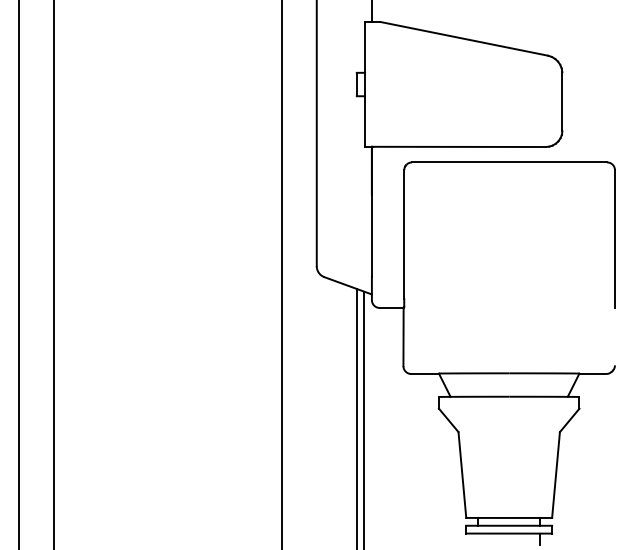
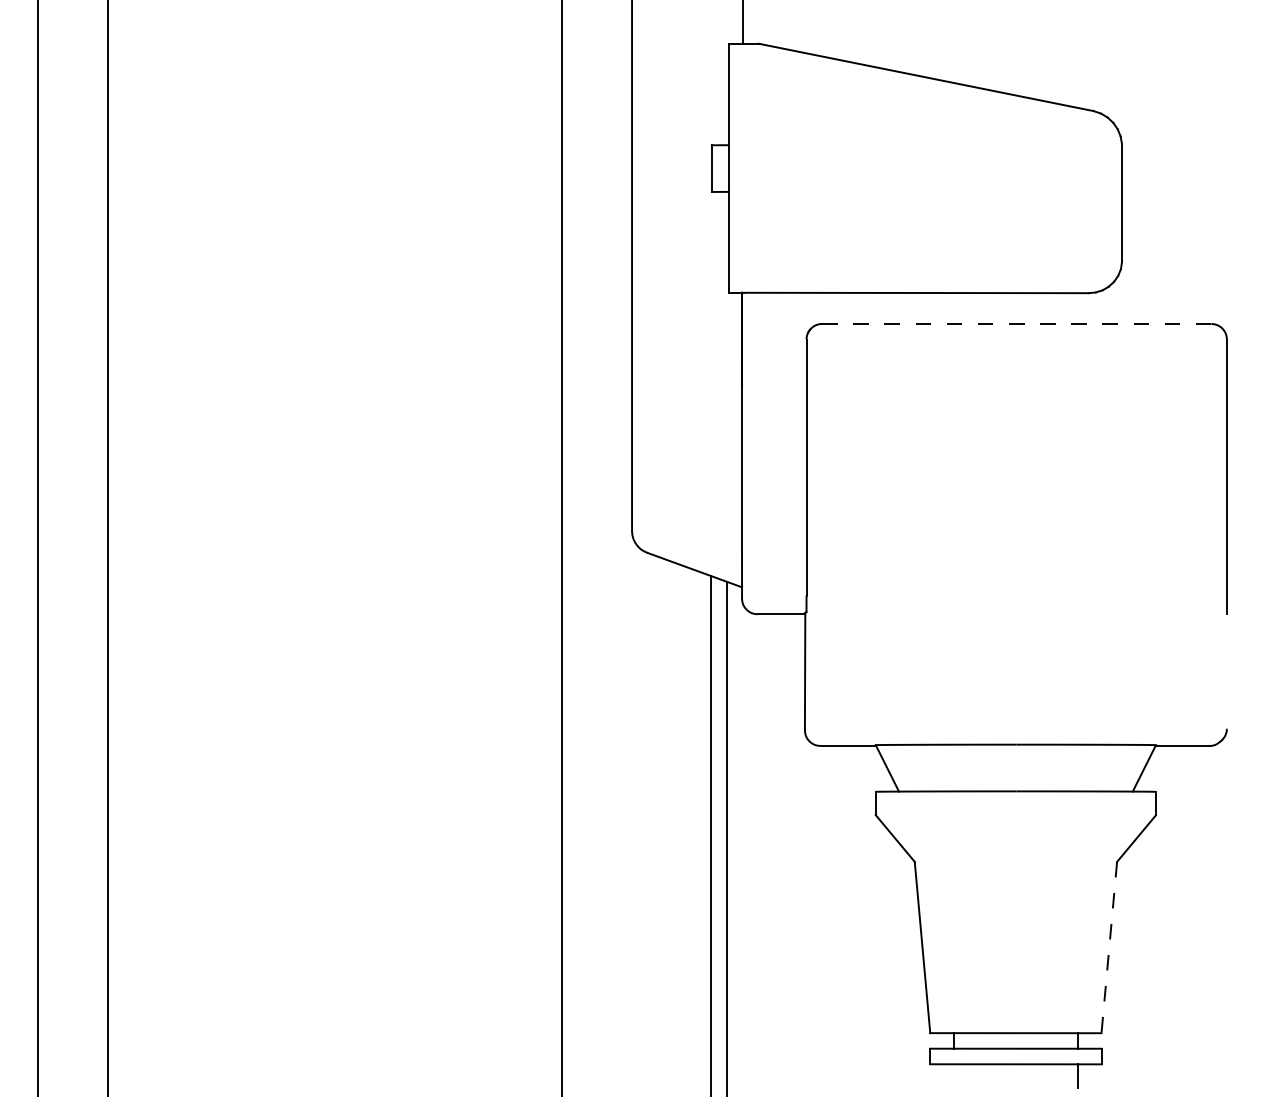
line: (509, 162) -> (1016, 324), solid -> dashed
line: (555, 475) -> (1108, 948), solid -> dashed

